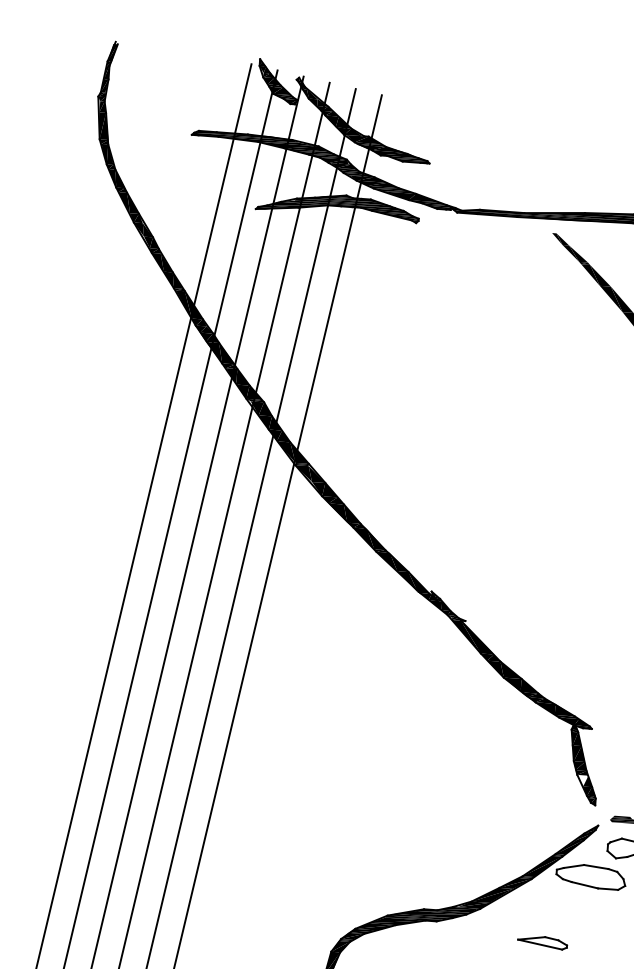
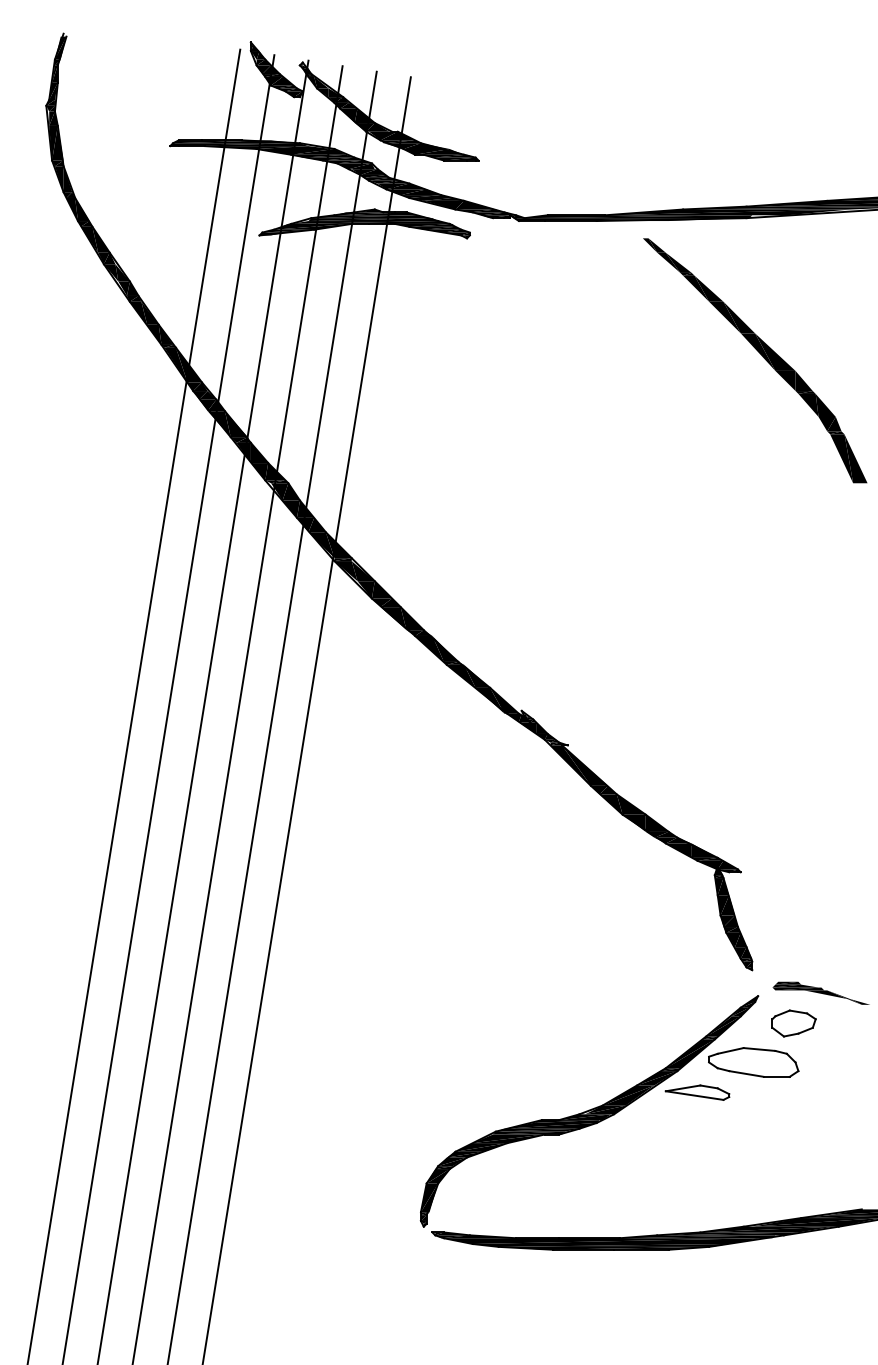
fill: (582, 780) -> (733, 939), added
part: (542, 942) -> (697, 1092), moved

